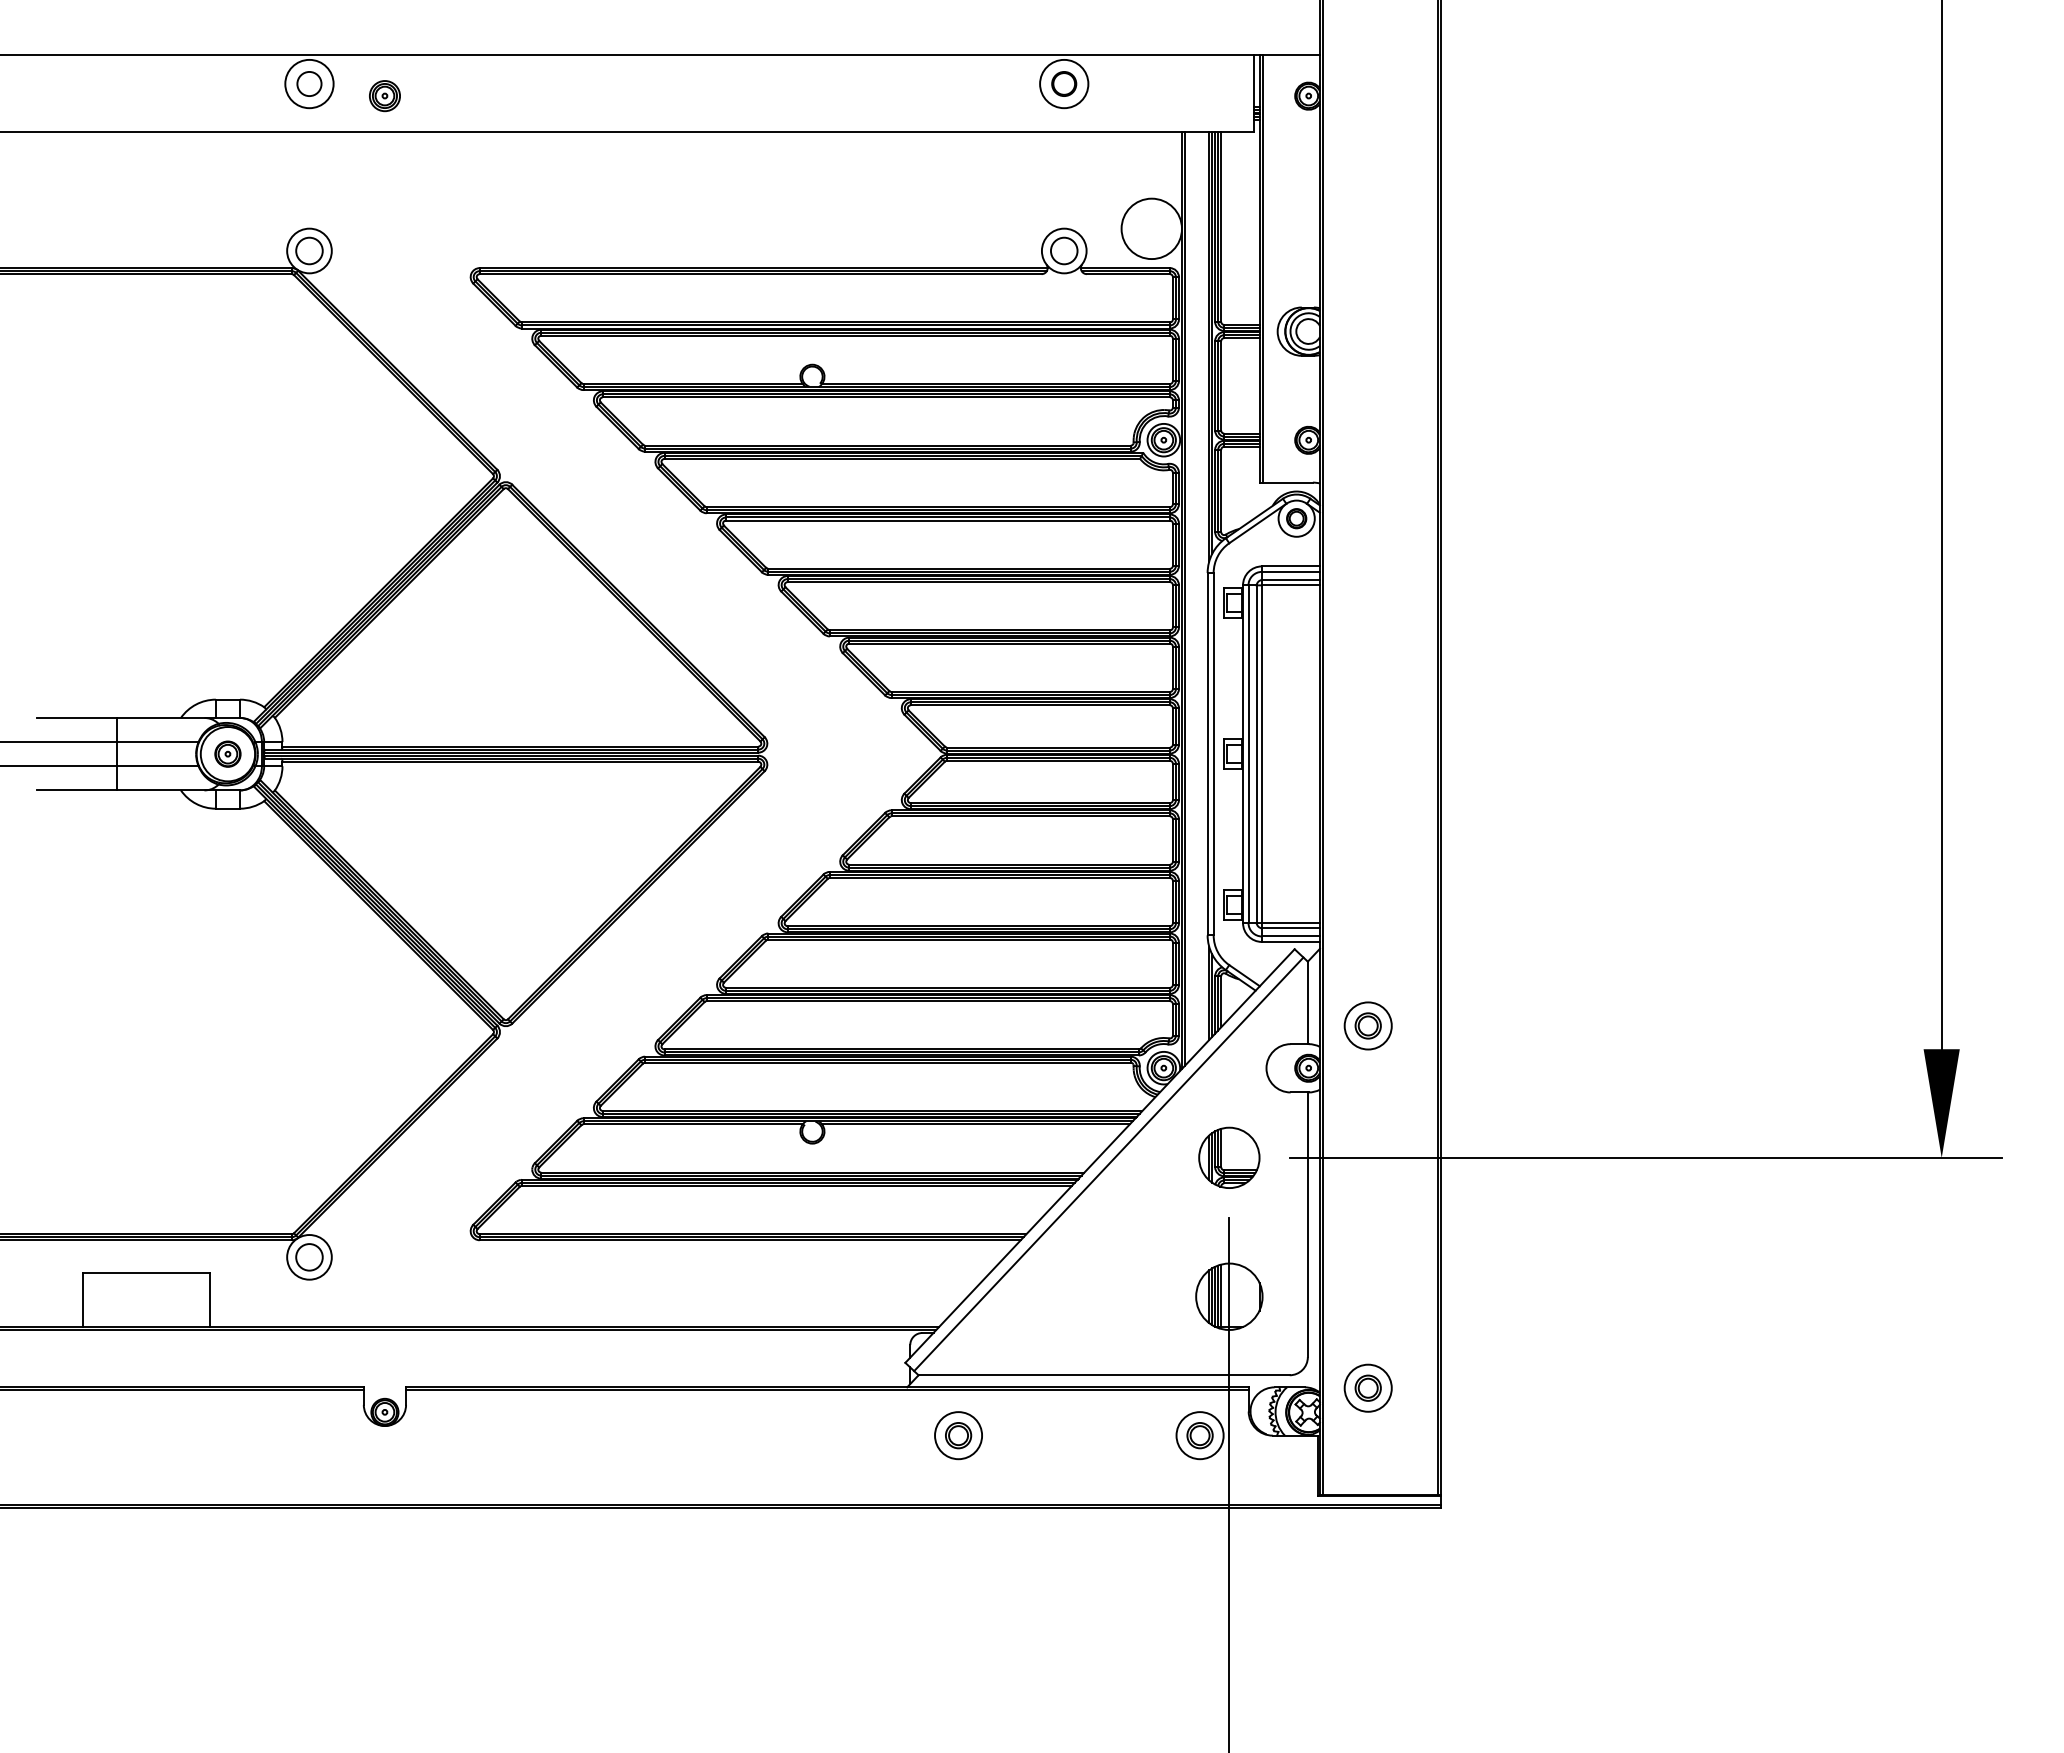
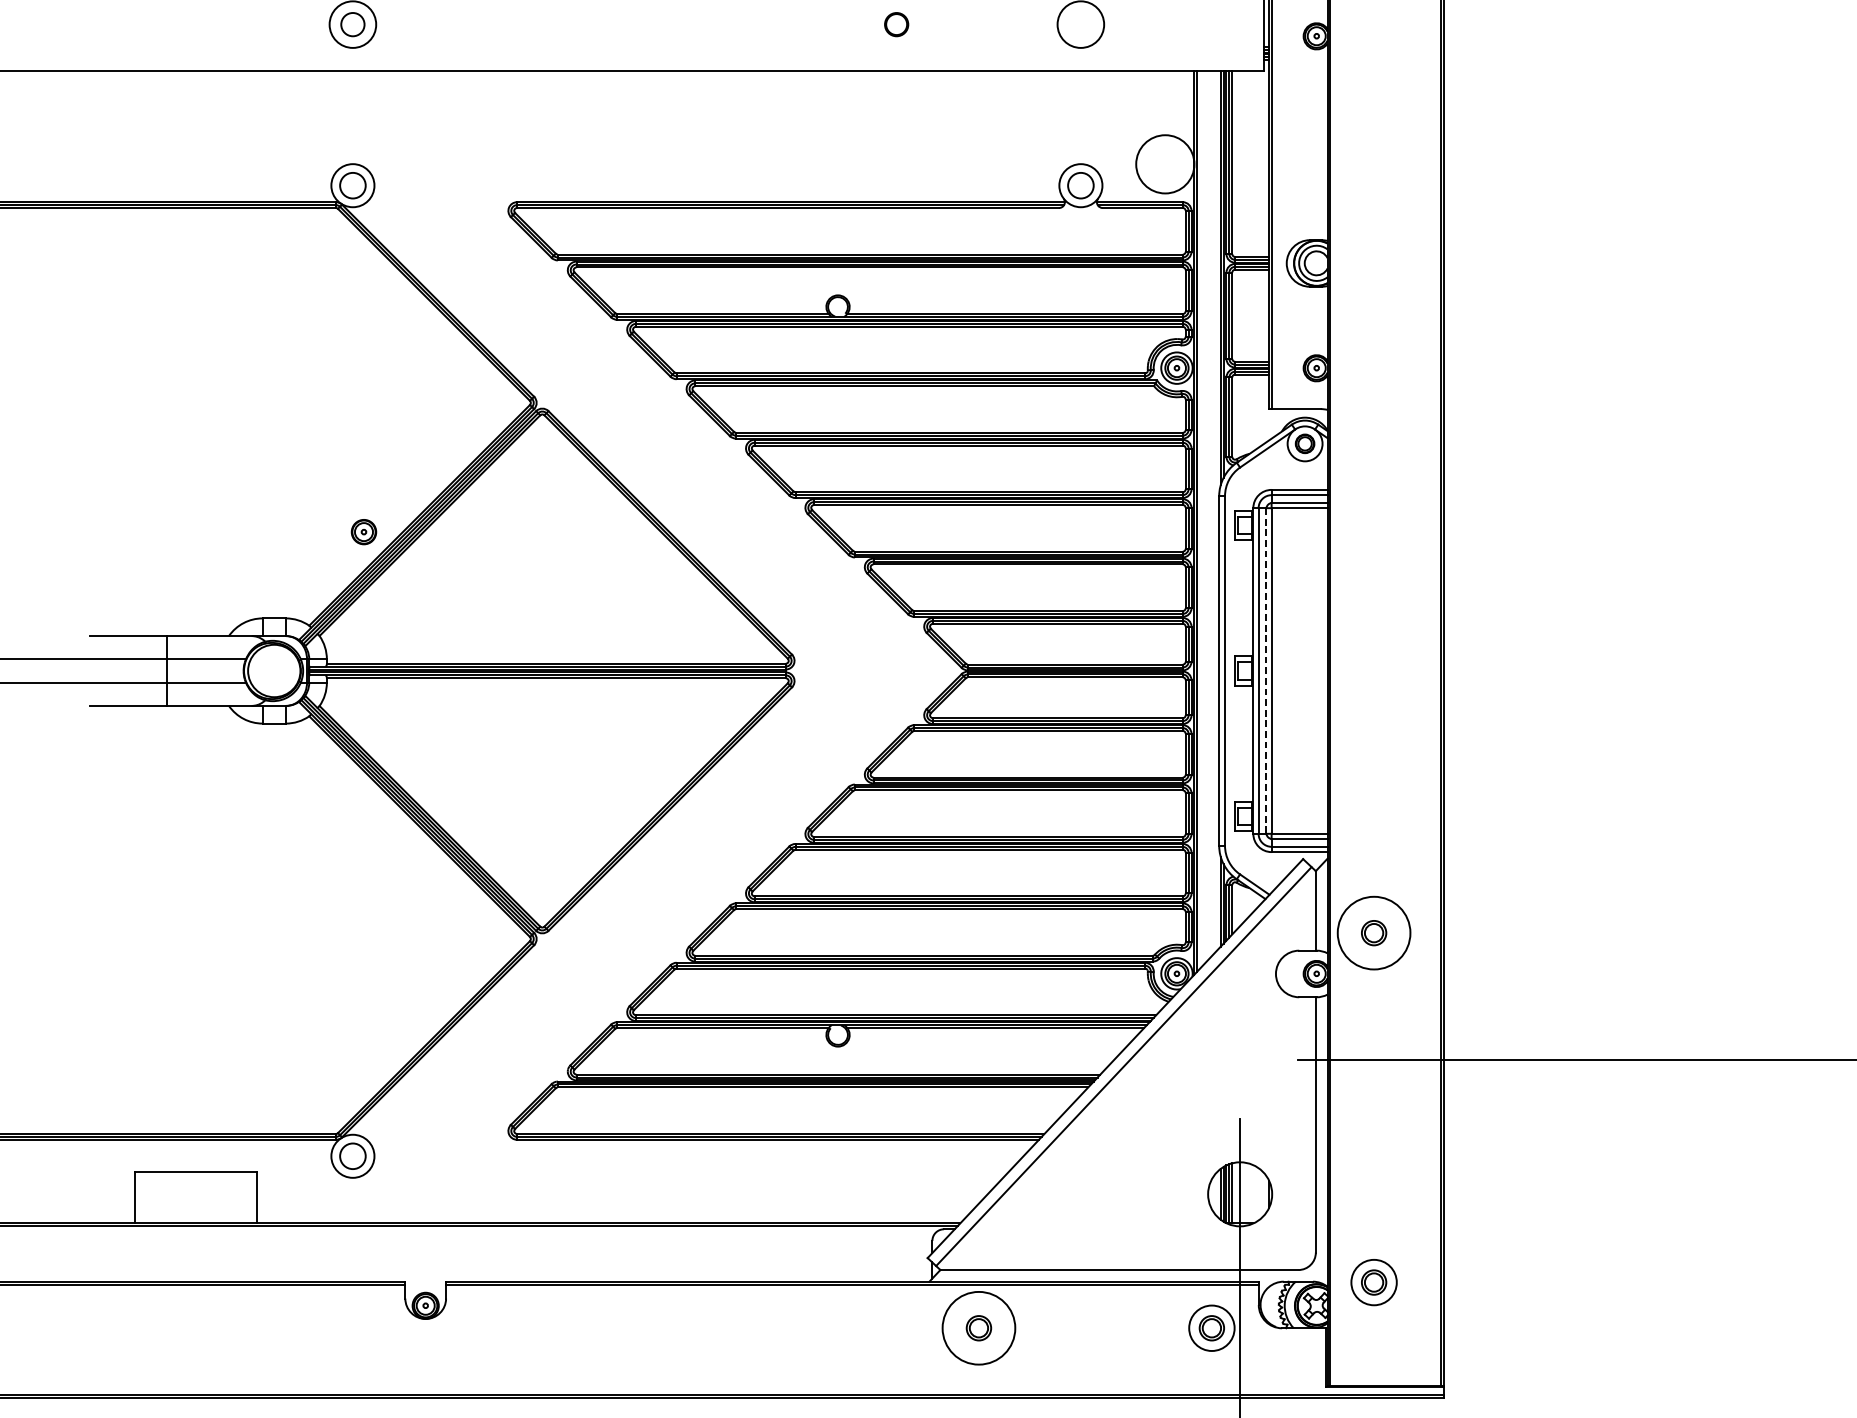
circle: (1064, 83) -> (896, 24), moved
part: (384, 96) -> (425, 36), removed
part: (227, 753) -> (363, 531), moved
line: (1256, 754) -> (1266, 671), solid -> dashed
circle: (1367, 1025) -> (1373, 932), size x1.6
part: (1229, 1157) -> (1240, 1060), removed
circle: (958, 1435) -> (978, 1328), size x1.6

